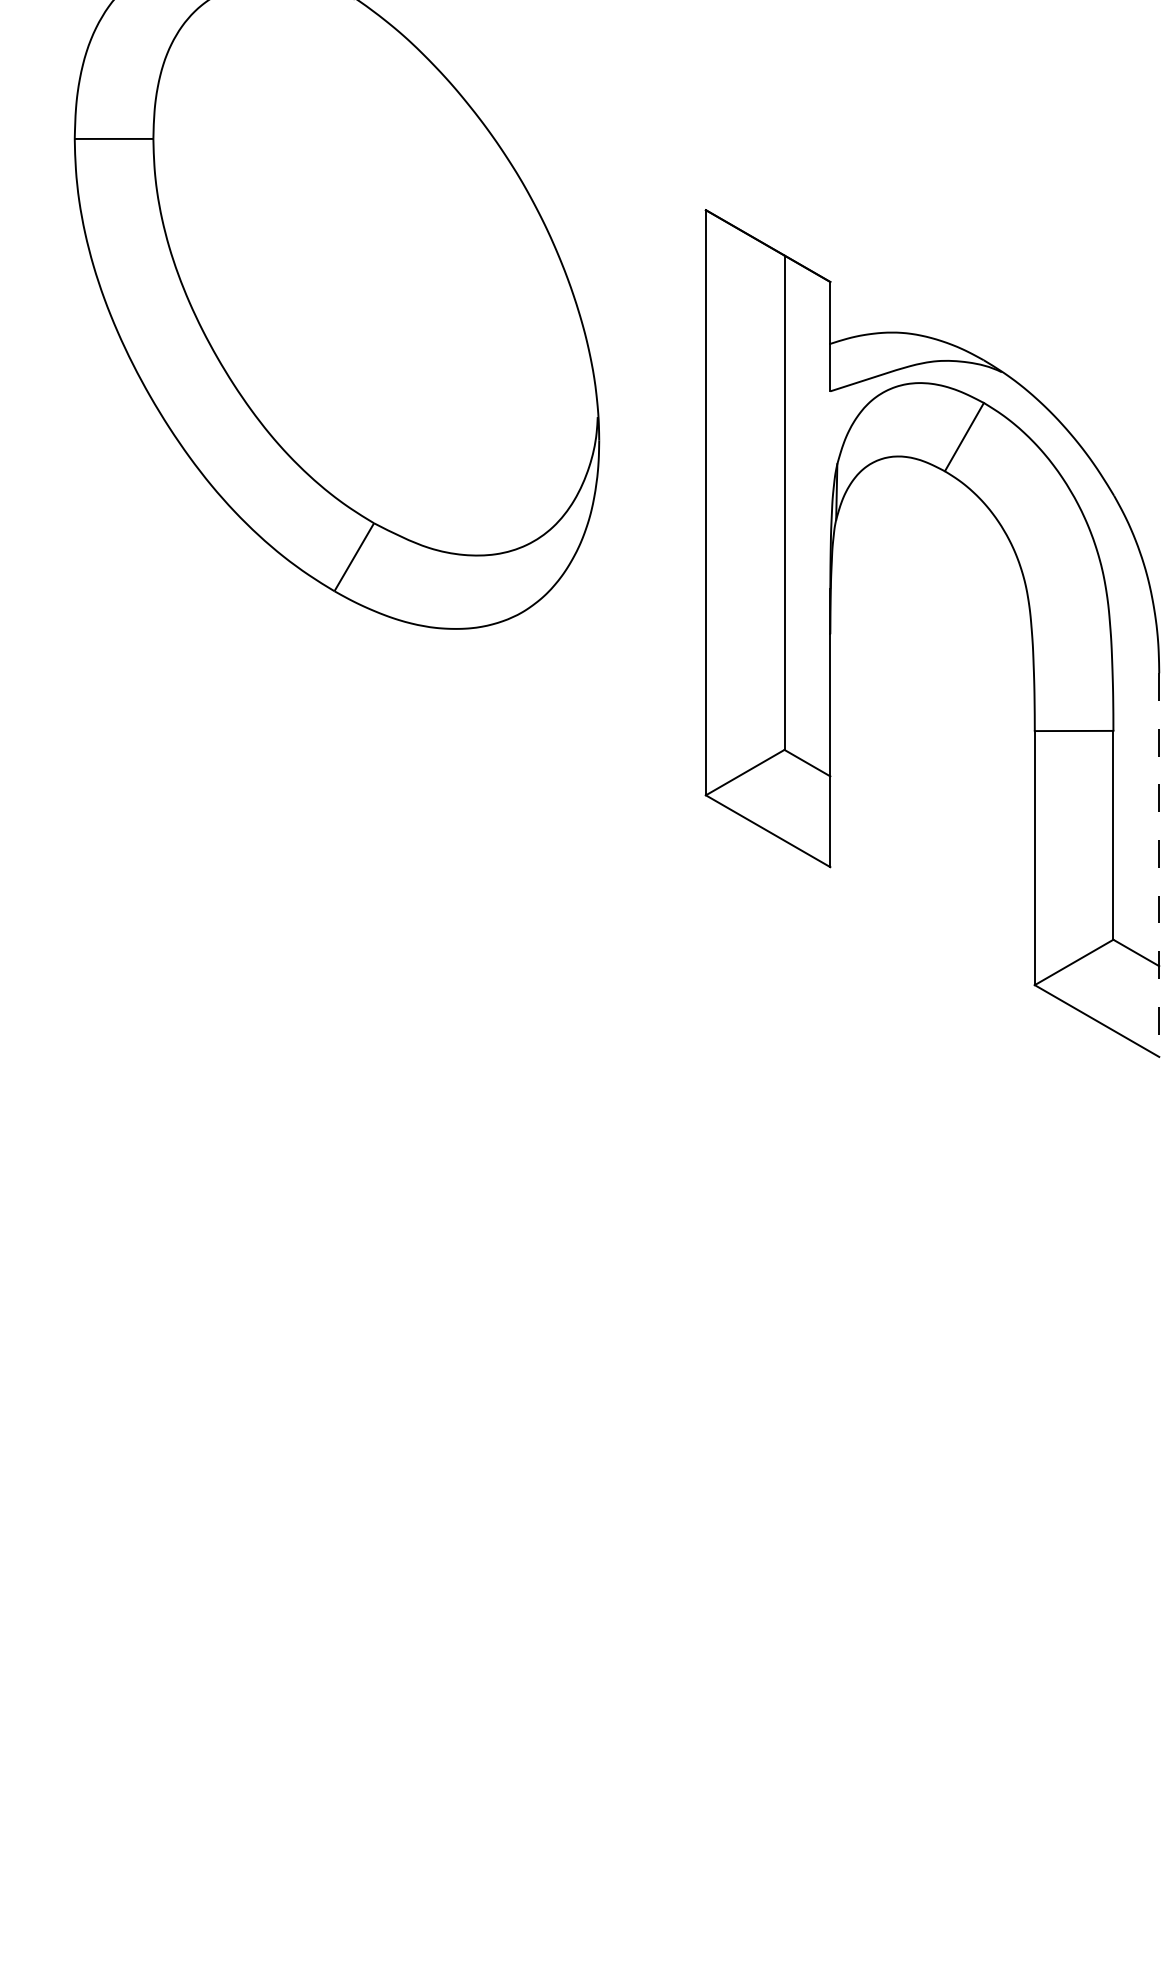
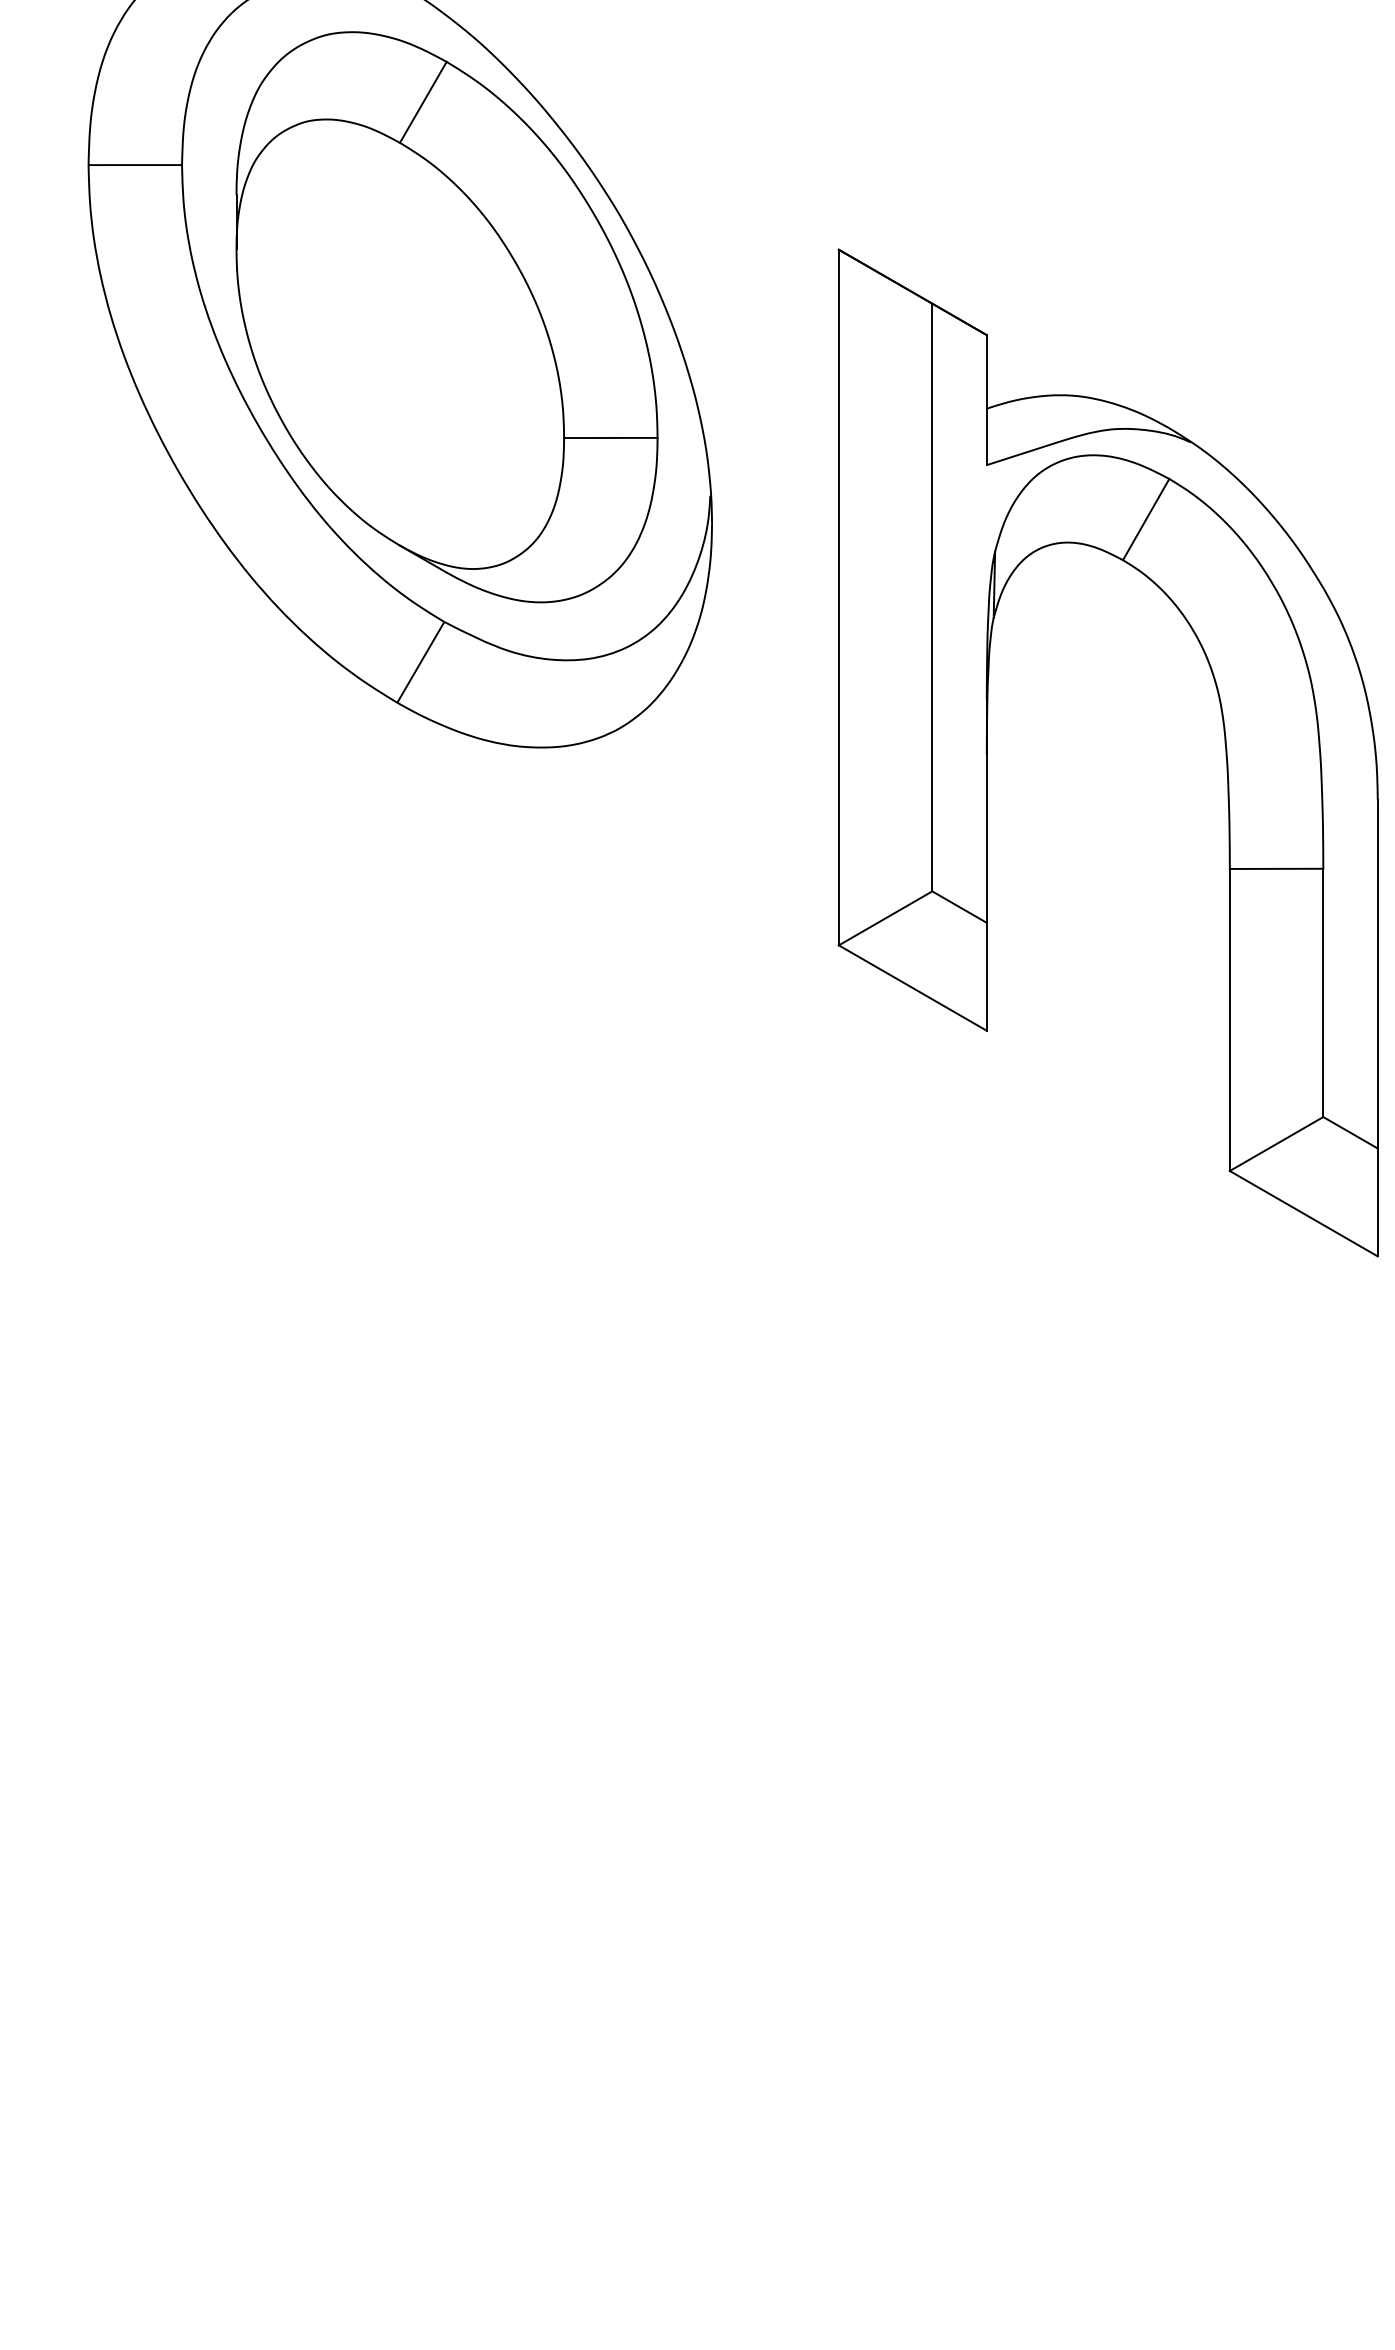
part: (375, 267) -> (446, 317), added
line: (1159, 865) -> (1377, 1028), dashed -> solid

